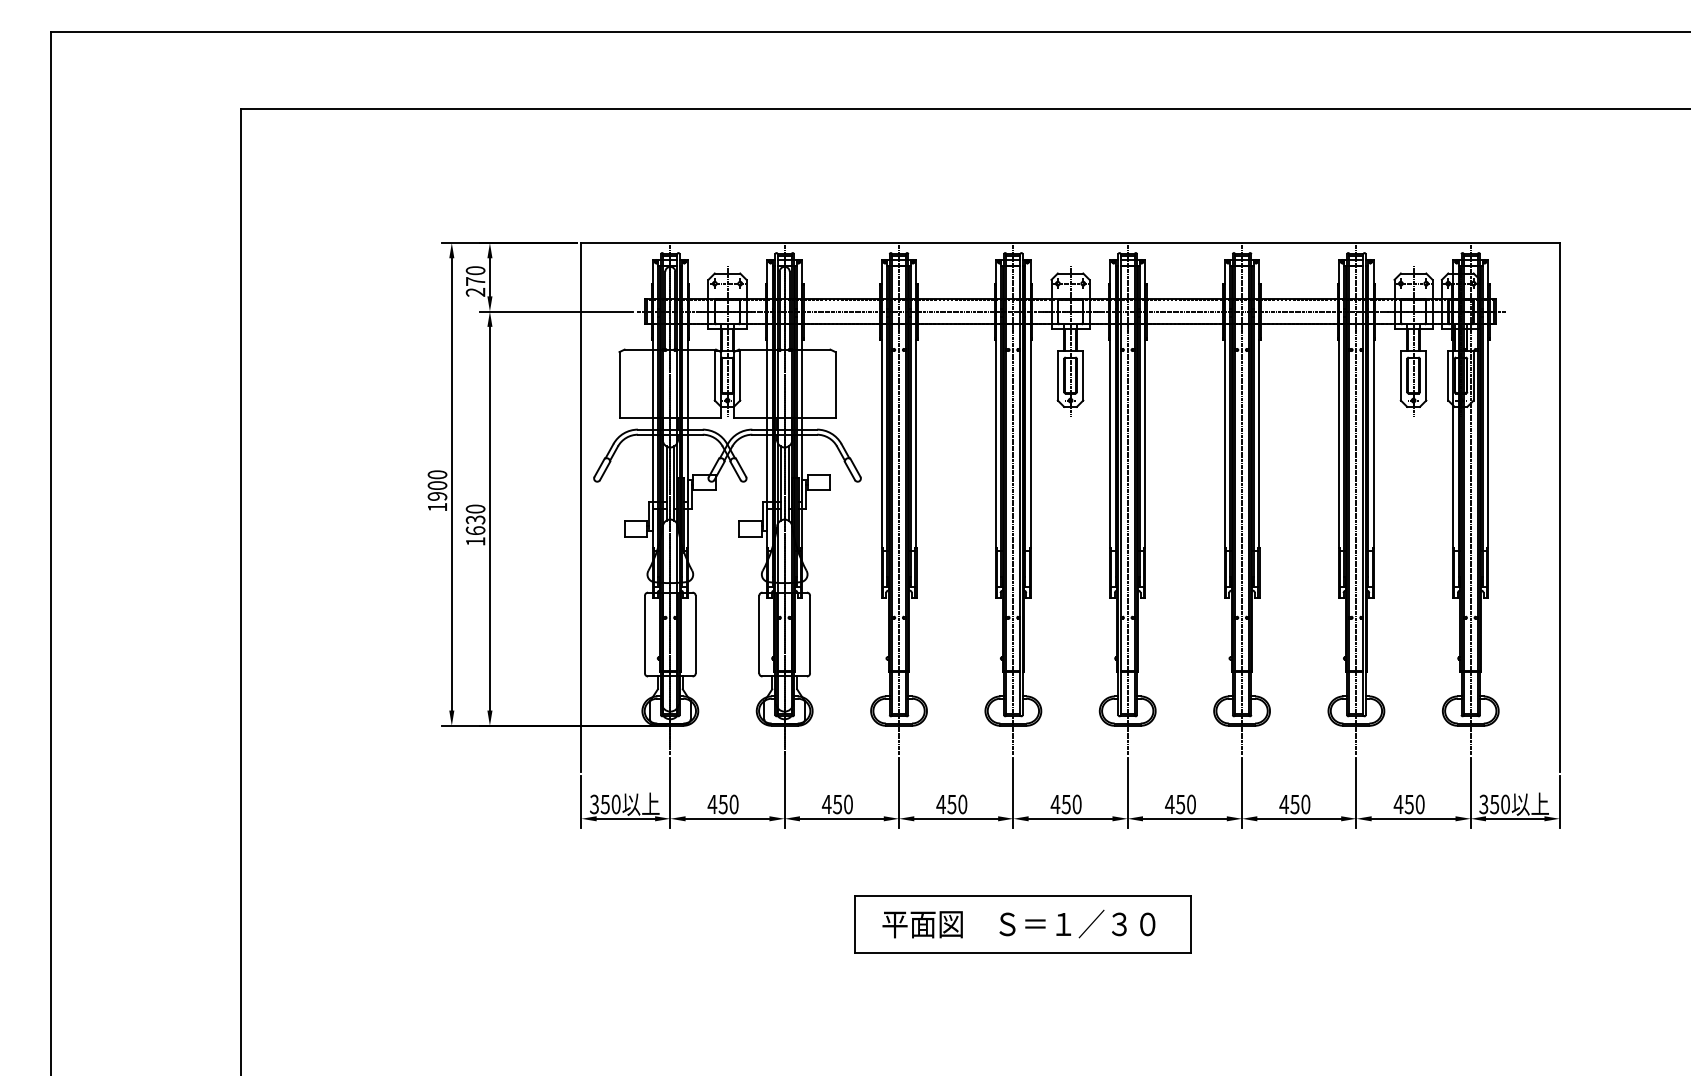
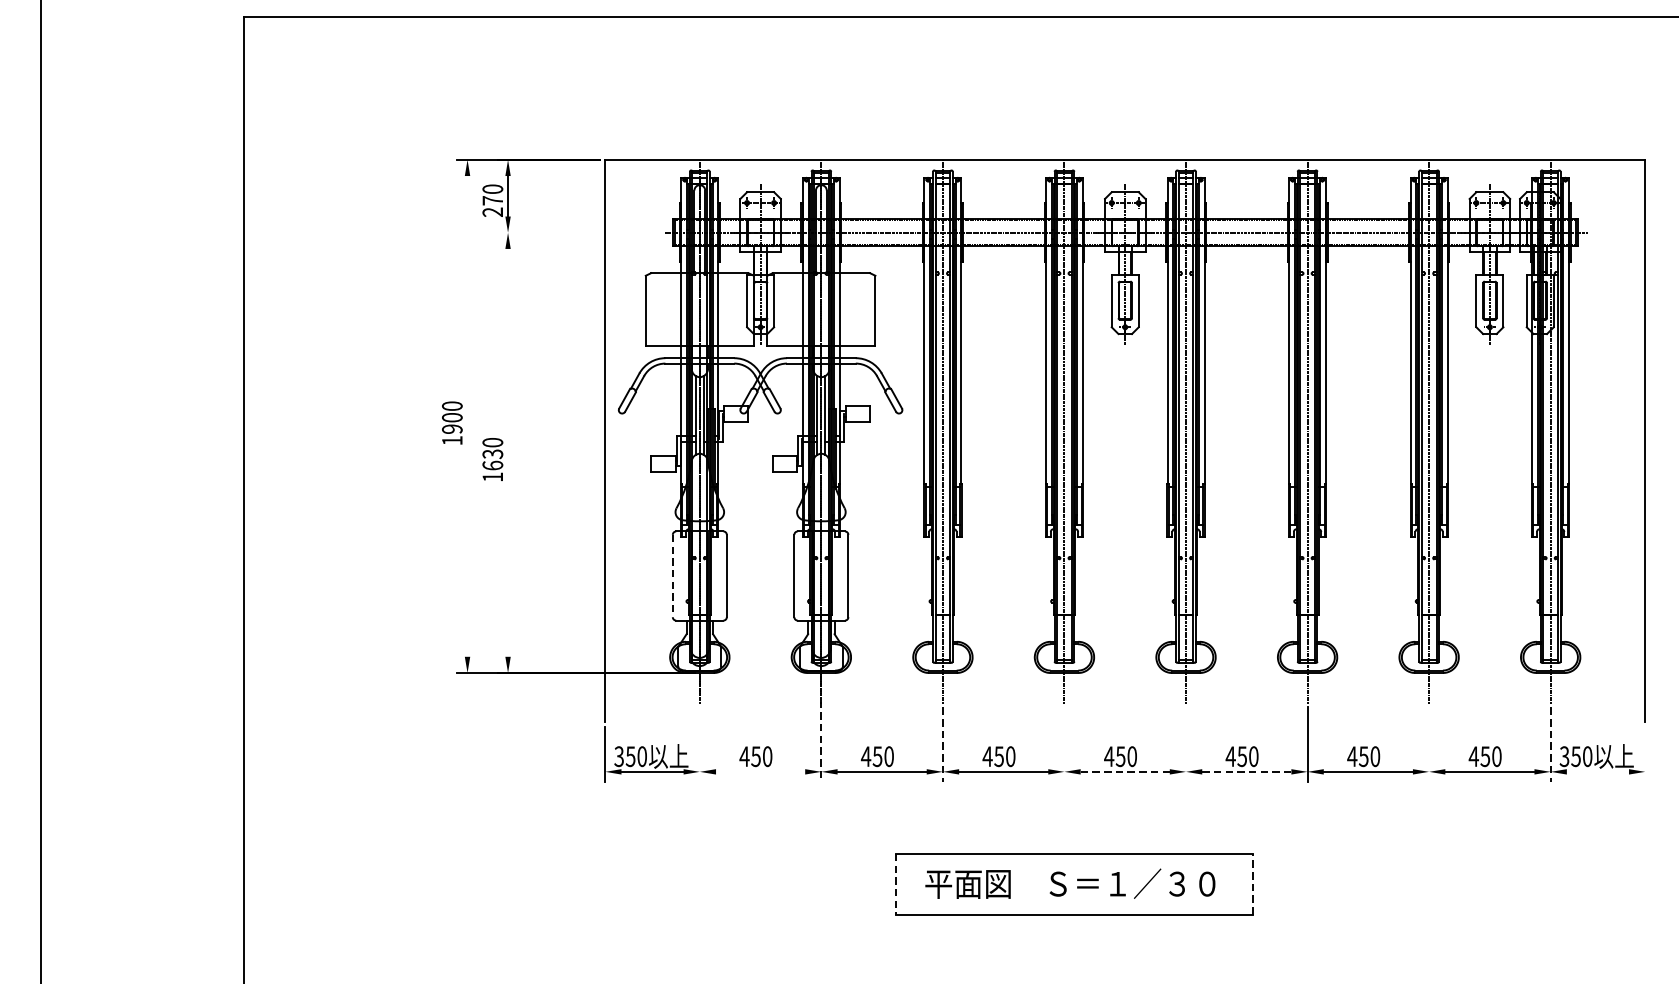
line: (556, 311) -> (578, 232), removed
line: (451, 484) -> (467, 416), removed
line: (489, 518) -> (507, 452), removed
line: (644, 634) -> (672, 575), solid -> dashed
line: (784, 790) -> (821, 741), solid -> dashed
line: (670, 793) -> (699, 744), removed
line: (899, 793) -> (943, 744), solid -> dashed
line: (1013, 793) -> (1064, 744), removed
line: (1127, 793) -> (1185, 744), removed
line: (1356, 793) -> (1429, 744), removed
line: (1470, 793) -> (1550, 744), solid -> dashed
line: (1559, 802) -> (1644, 754), removed
line: (727, 818) -> (760, 771), removed
line: (1070, 818) -> (1125, 771), solid -> dashed
line: (1184, 818) -> (1246, 771), solid -> dashed
line: (1515, 818) -> (1598, 771), removed
line: (854, 924) -> (895, 884), solid -> dashed
line: (1190, 924) -> (1252, 884), solid -> dashed

